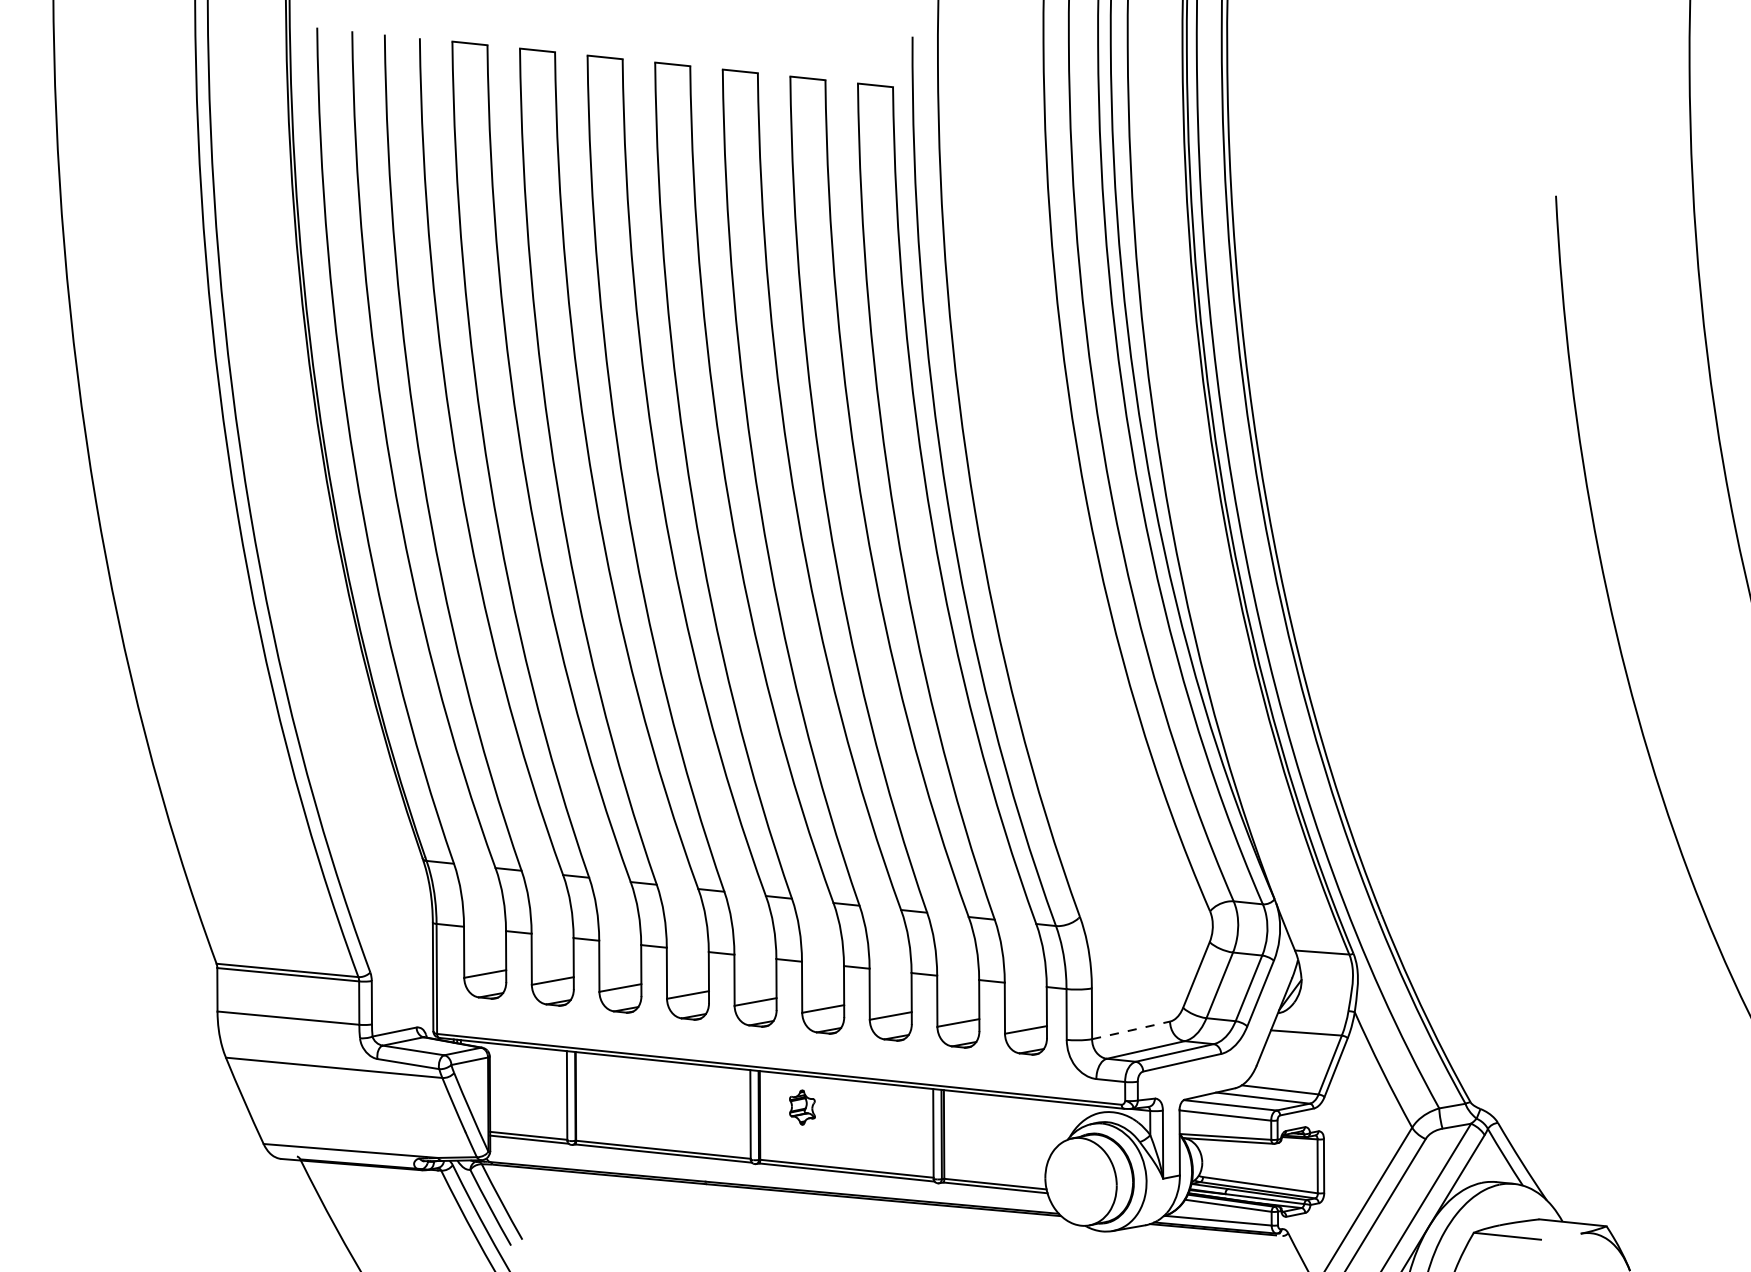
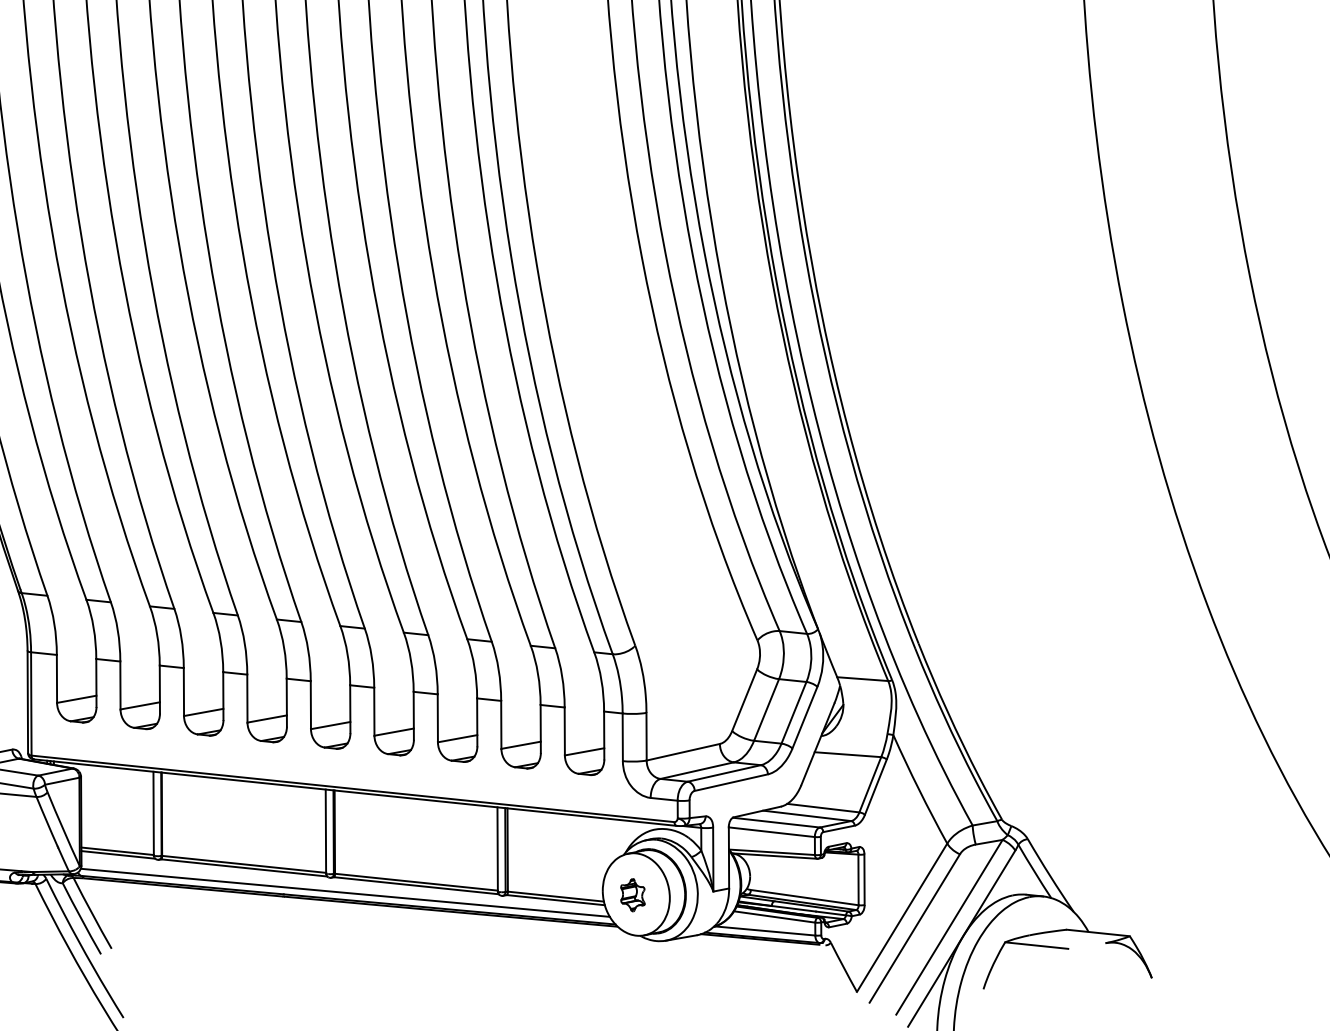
line: (1131, 1030) -> (683, 752), dashed -> solid
part: (802, 1107) -> (632, 895), moved
line: (770, 1179) -> (344, 892), added

